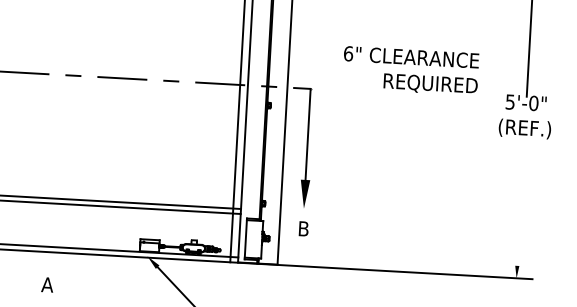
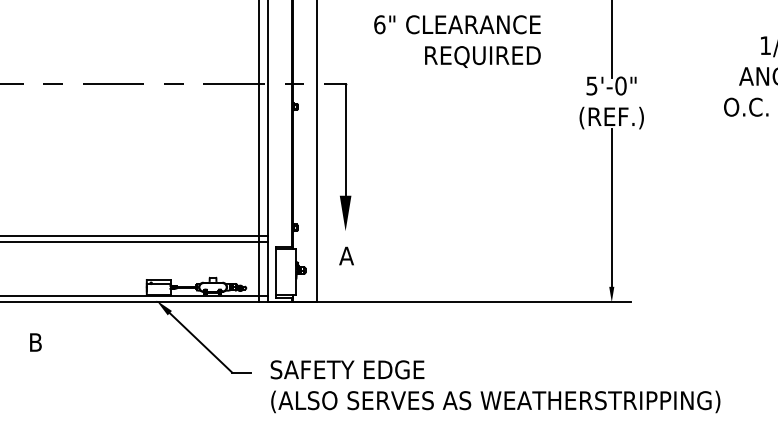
text: (410, 70) -> (457, 41), moved
line: (520, 201) -> (611, 207), added
text: (303, 228) -> (346, 255), B -> A
text: (47, 284) -> (35, 342), A -> B

